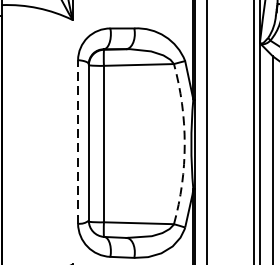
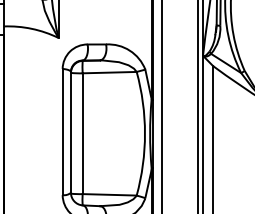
line: (77, 141) -> (62, 131), dashed -> solid
arc: (185, 143) -> (145, 133), dashed -> solid

